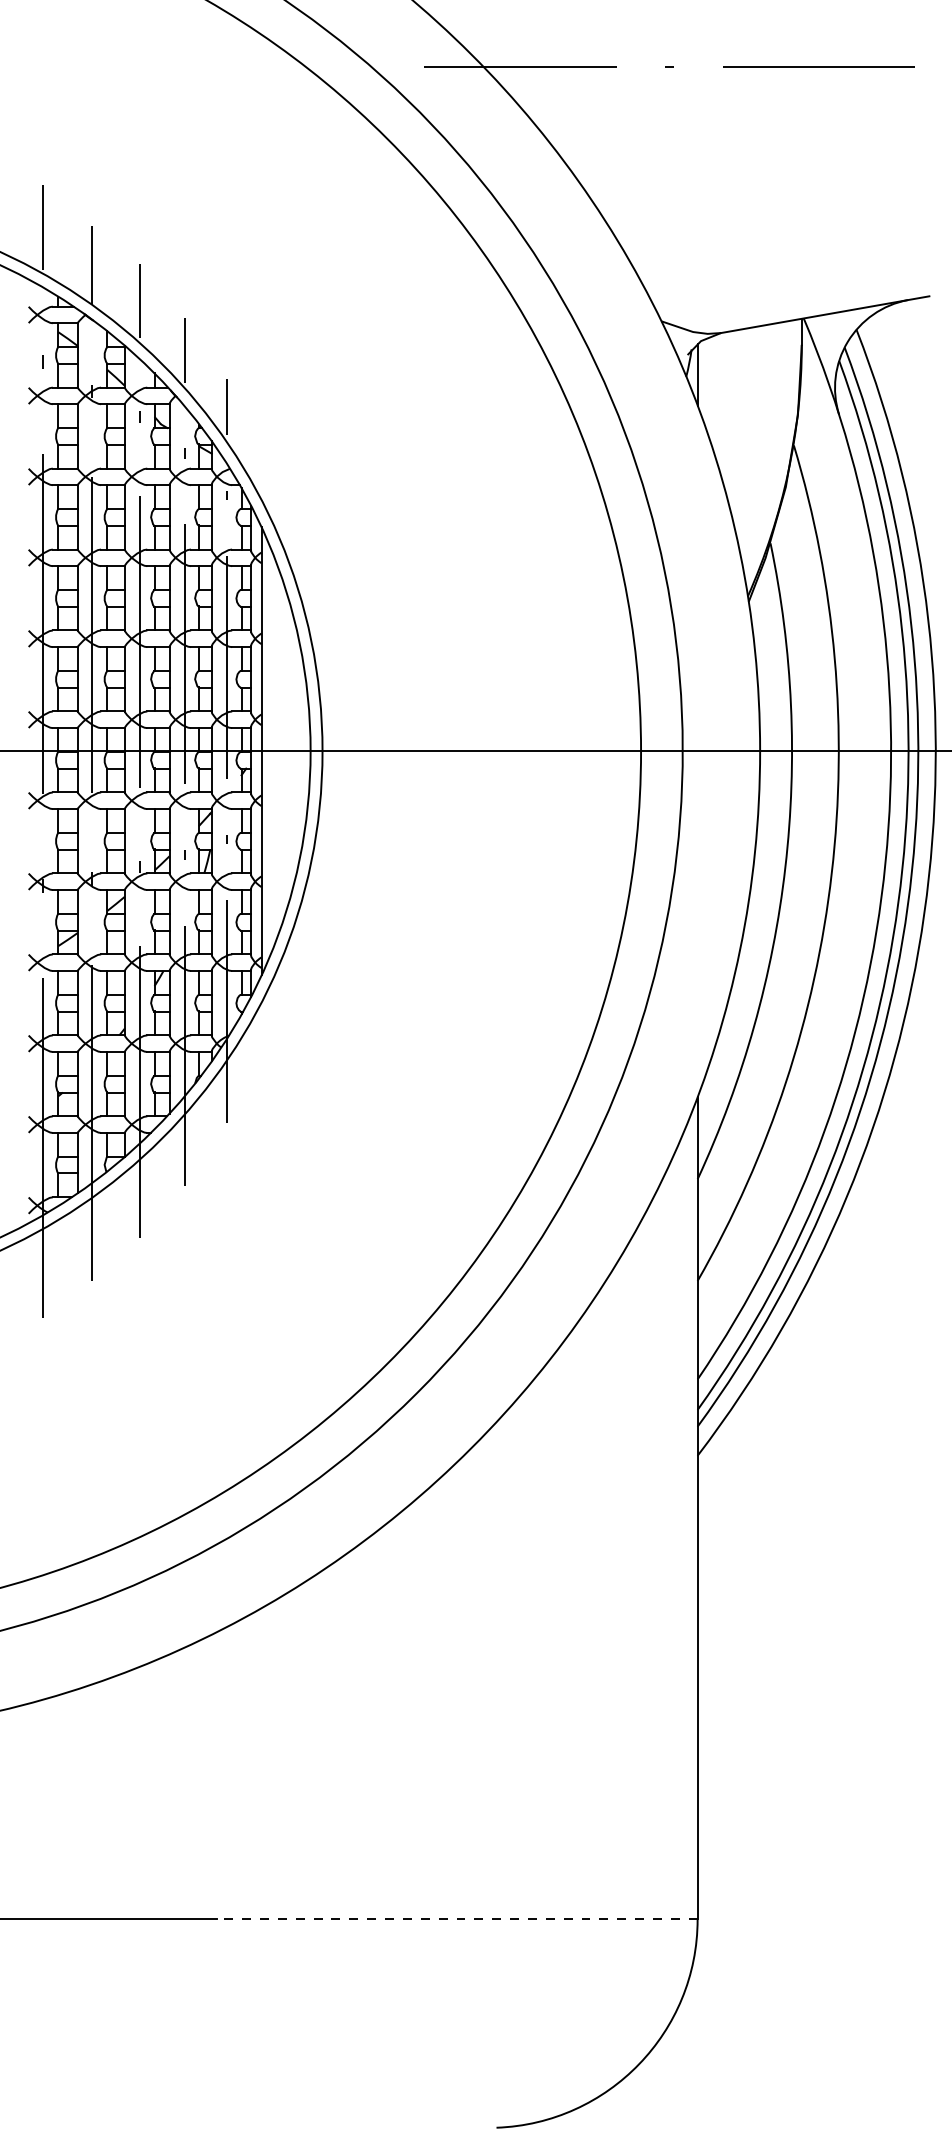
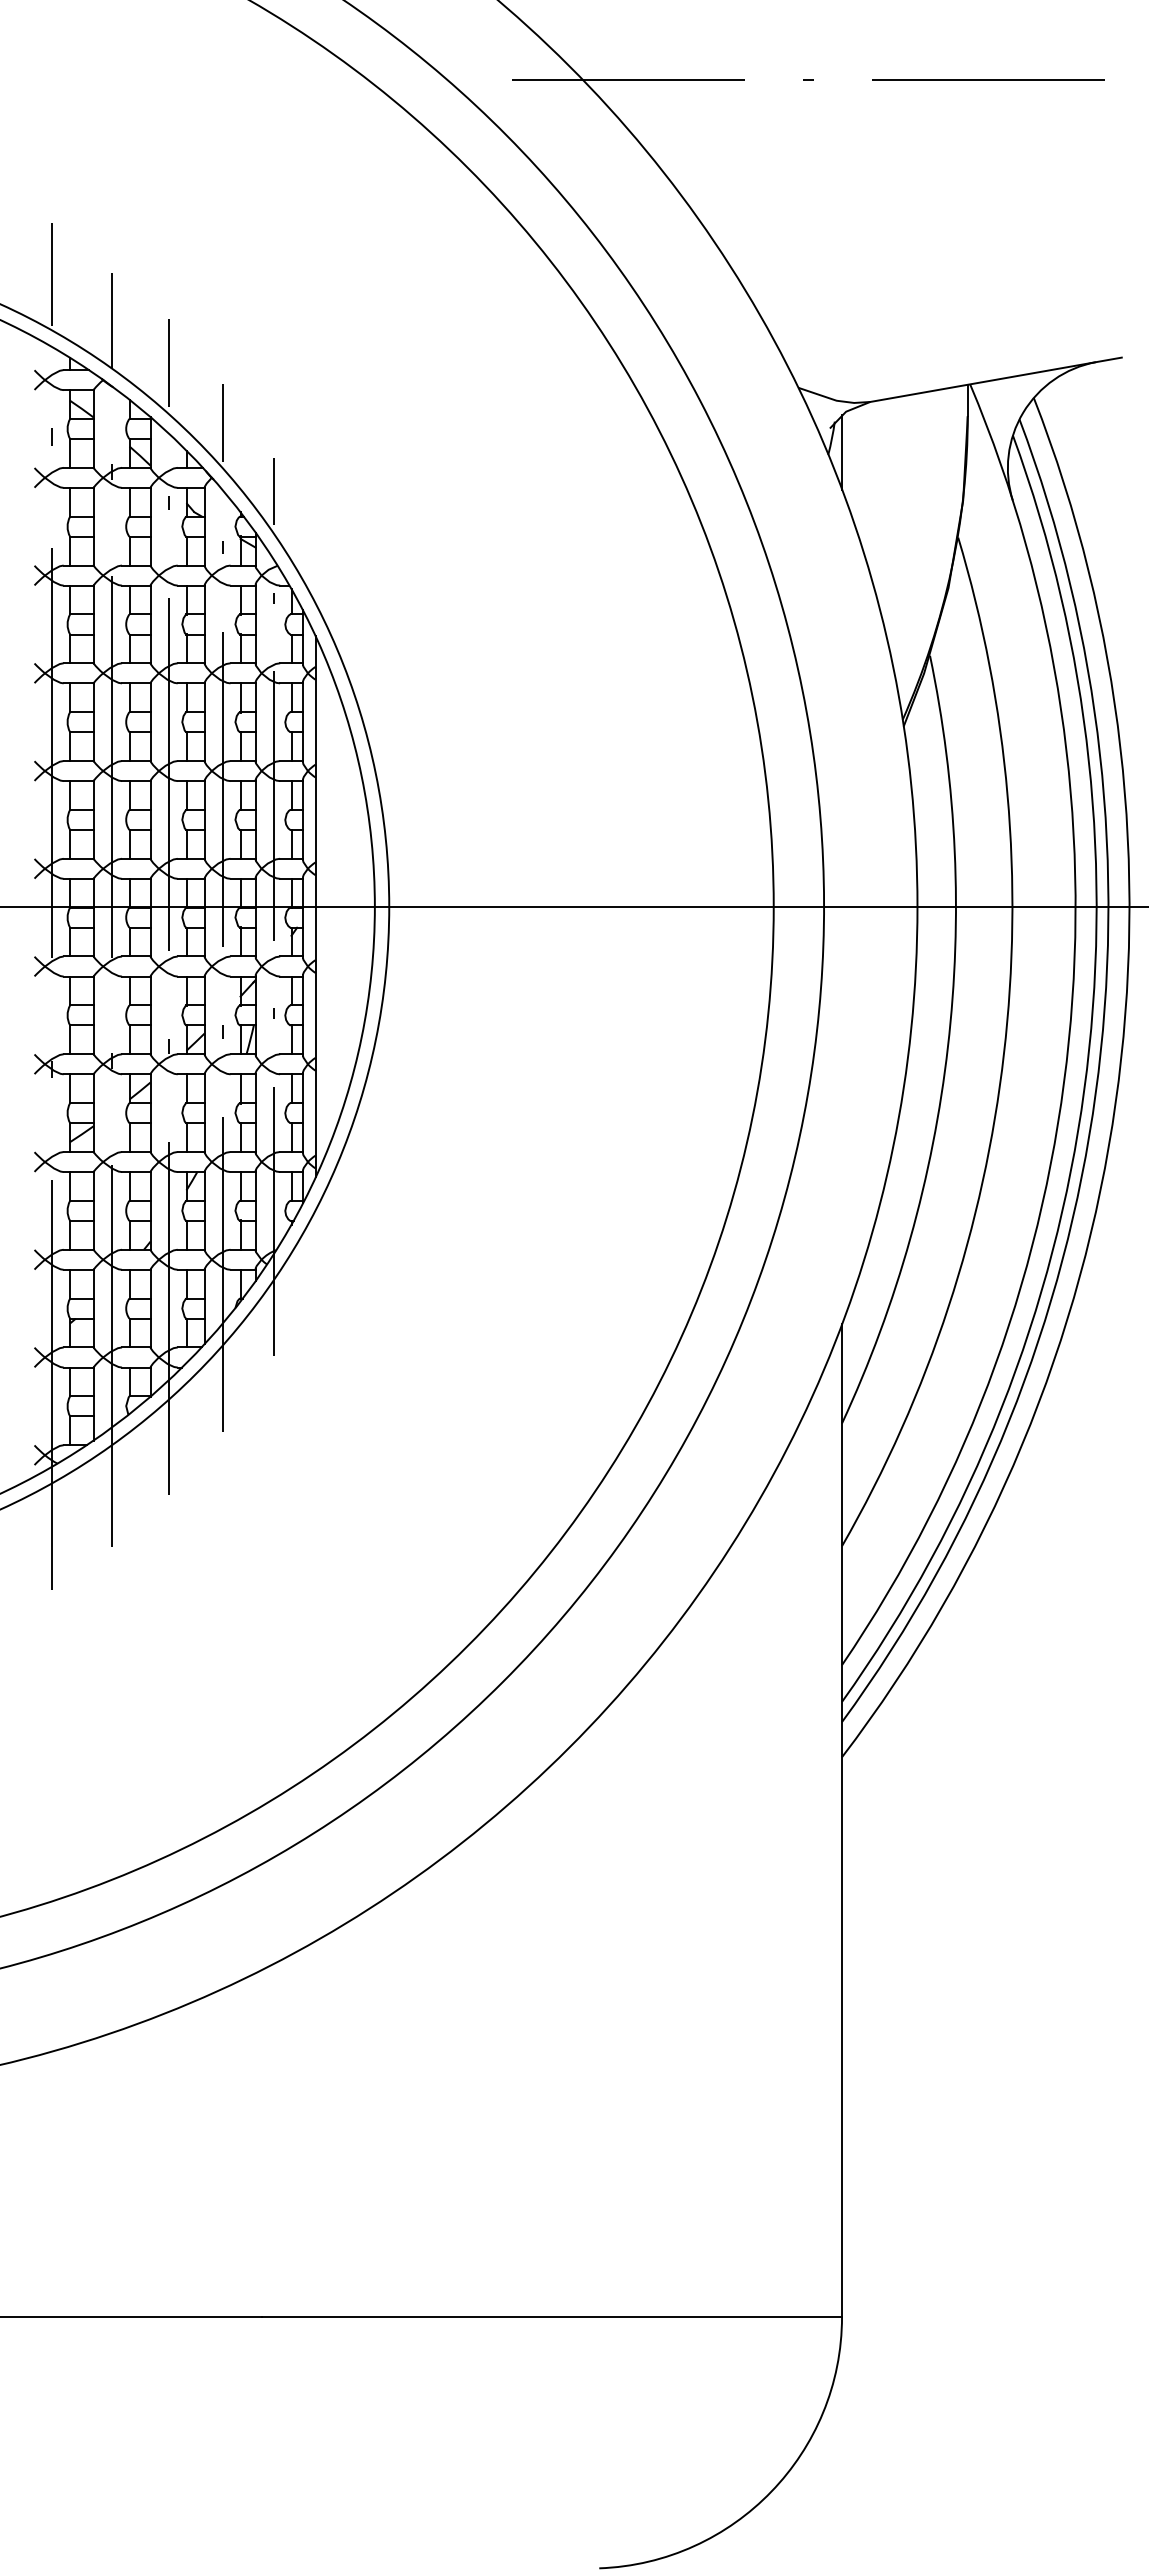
line: (456, 1919) -> (550, 2316), dashed -> solid

